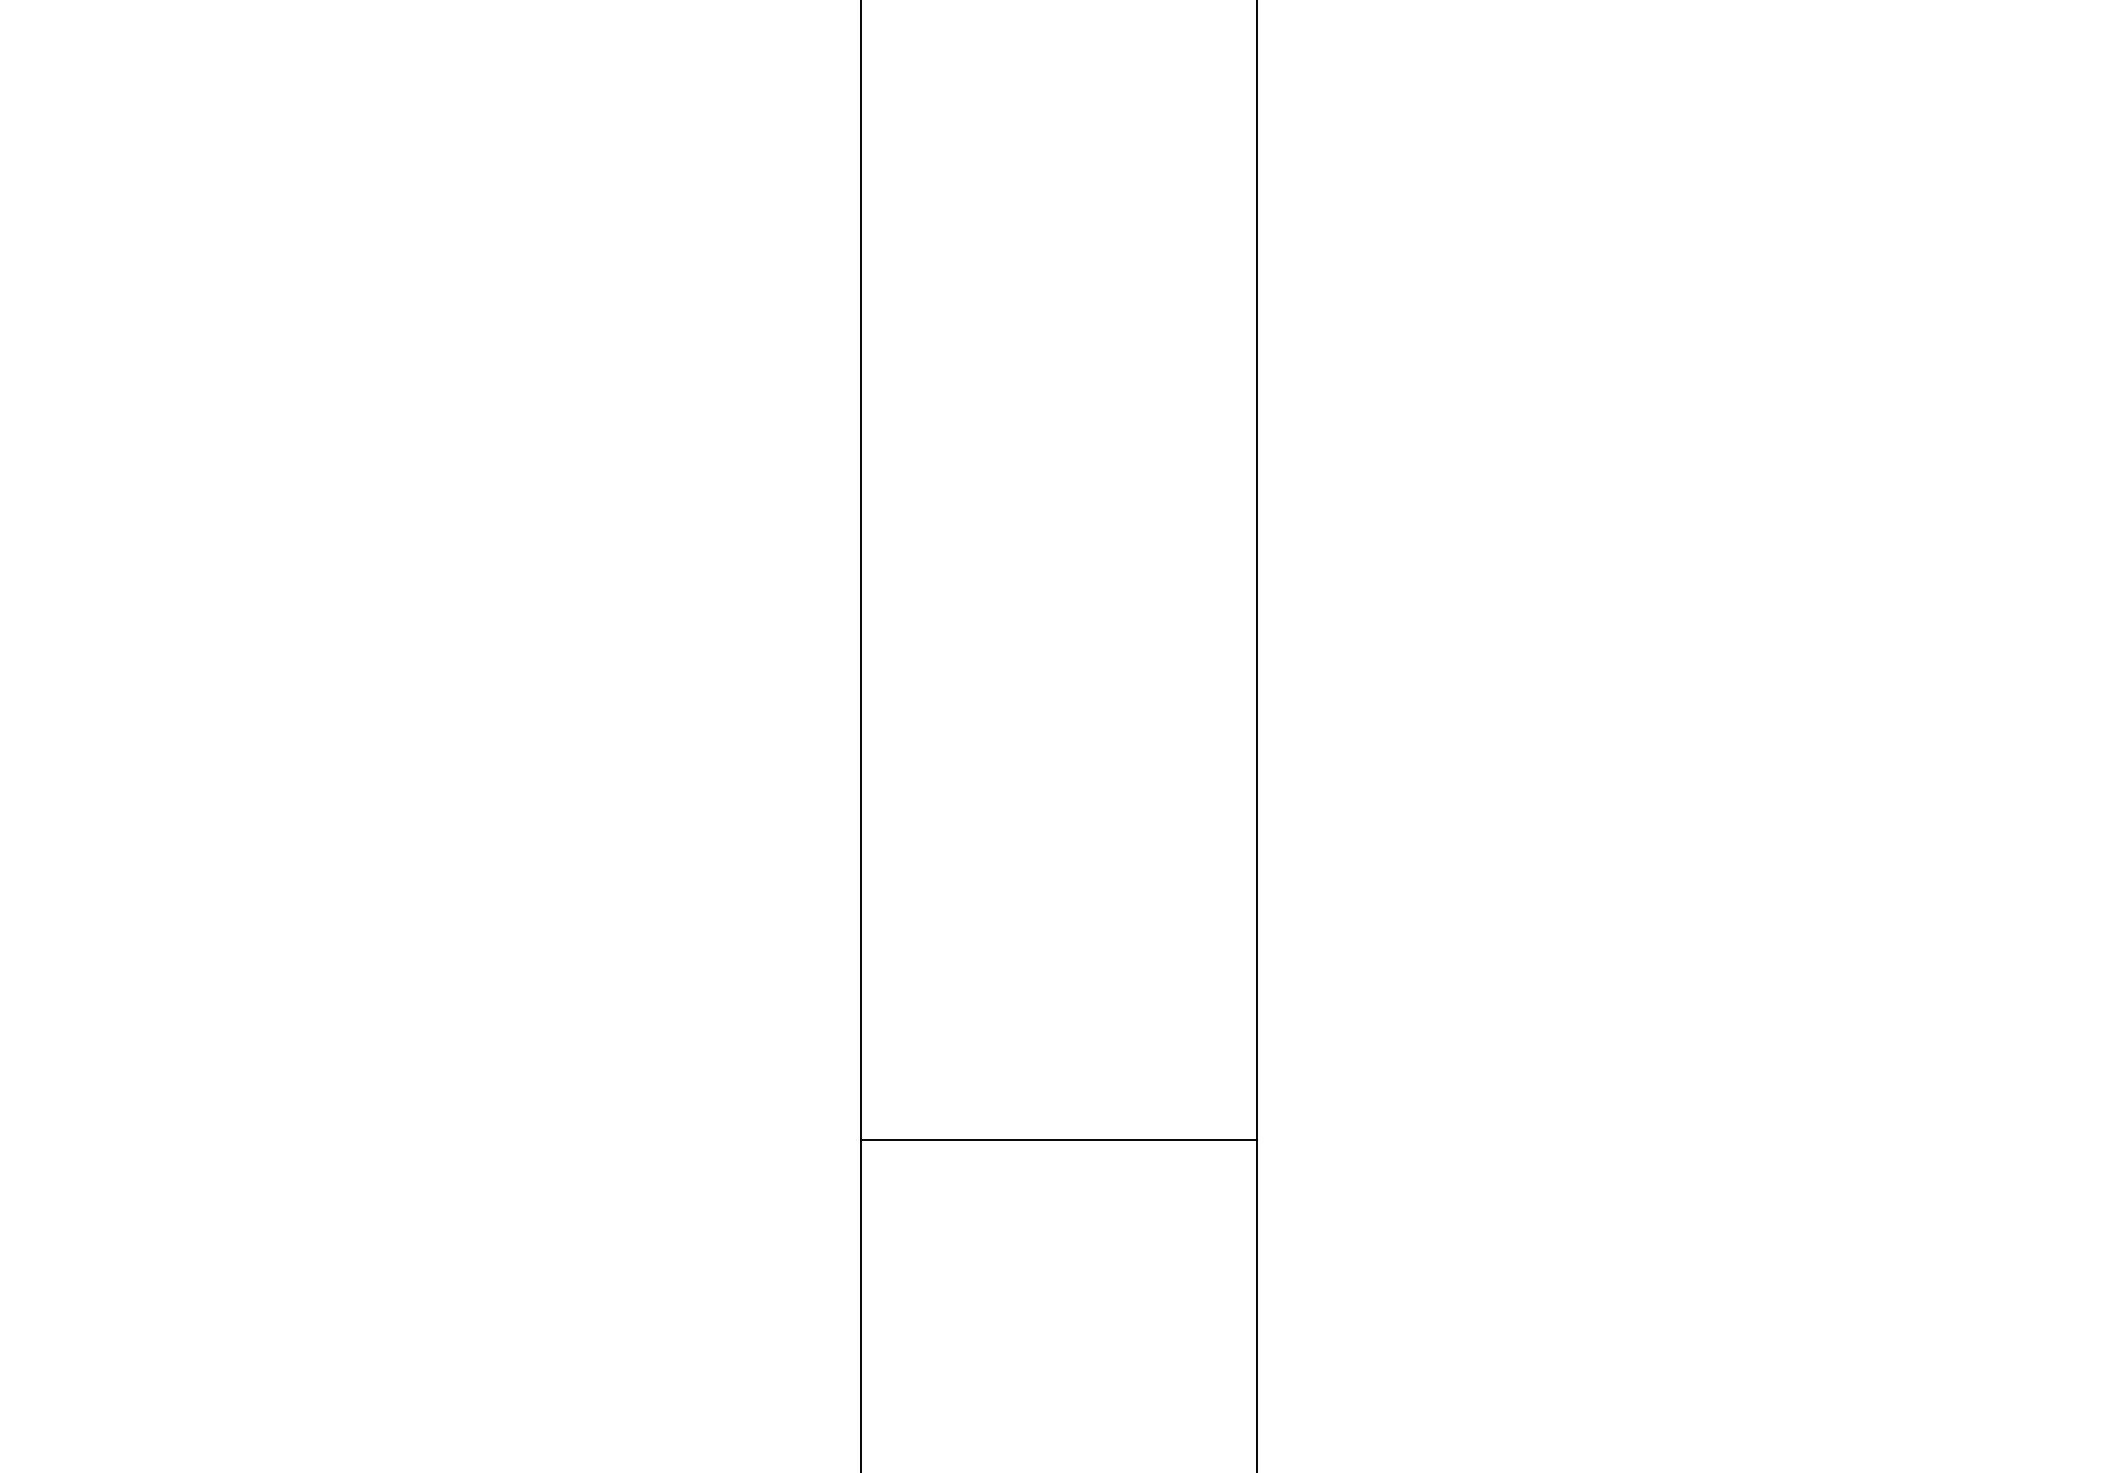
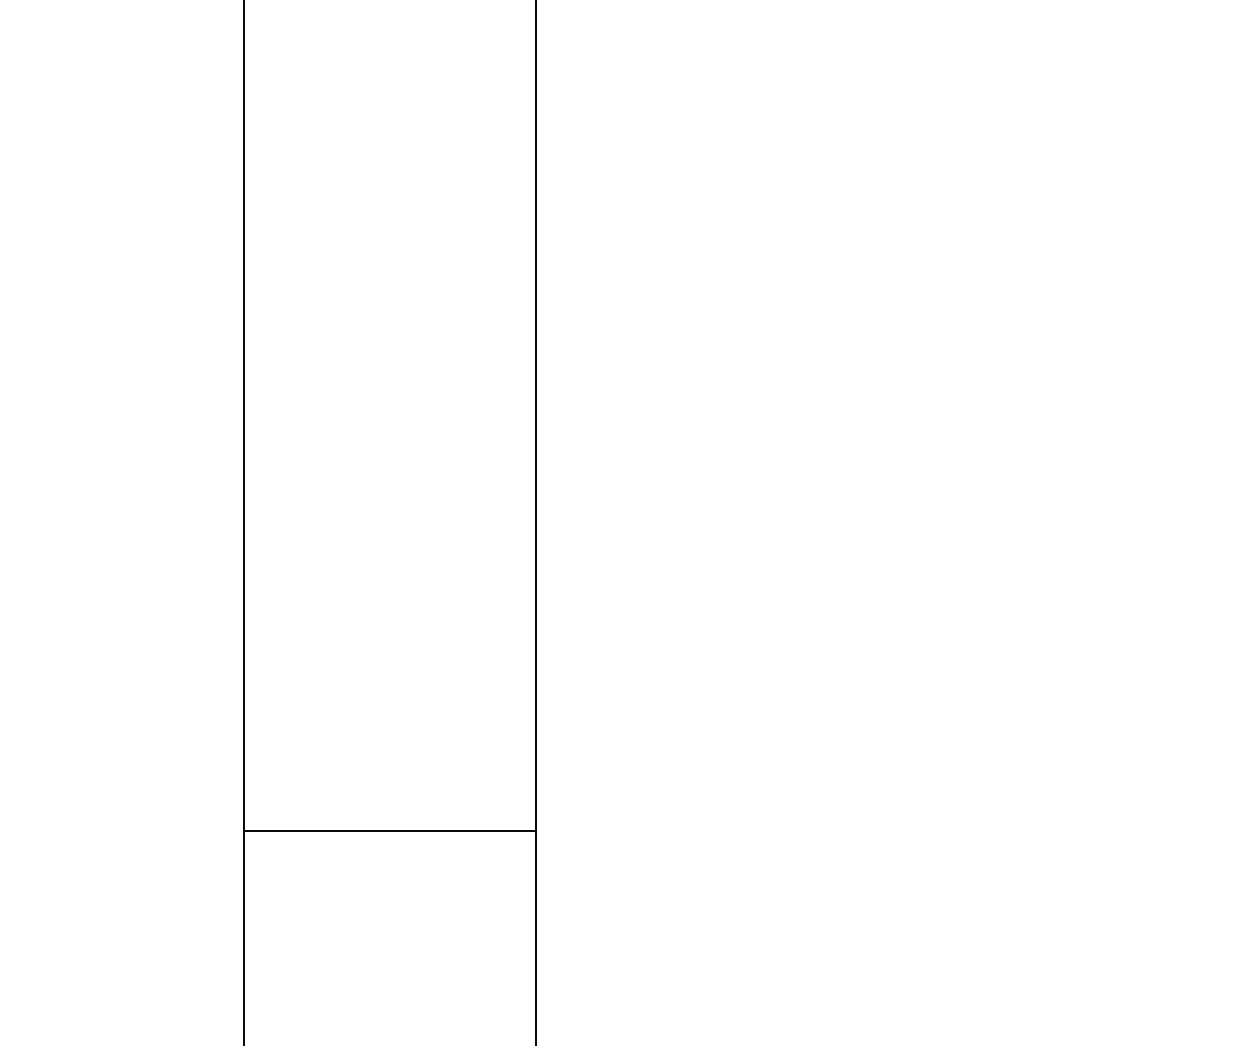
line: (1058, 1140) -> (389, 831), moved

